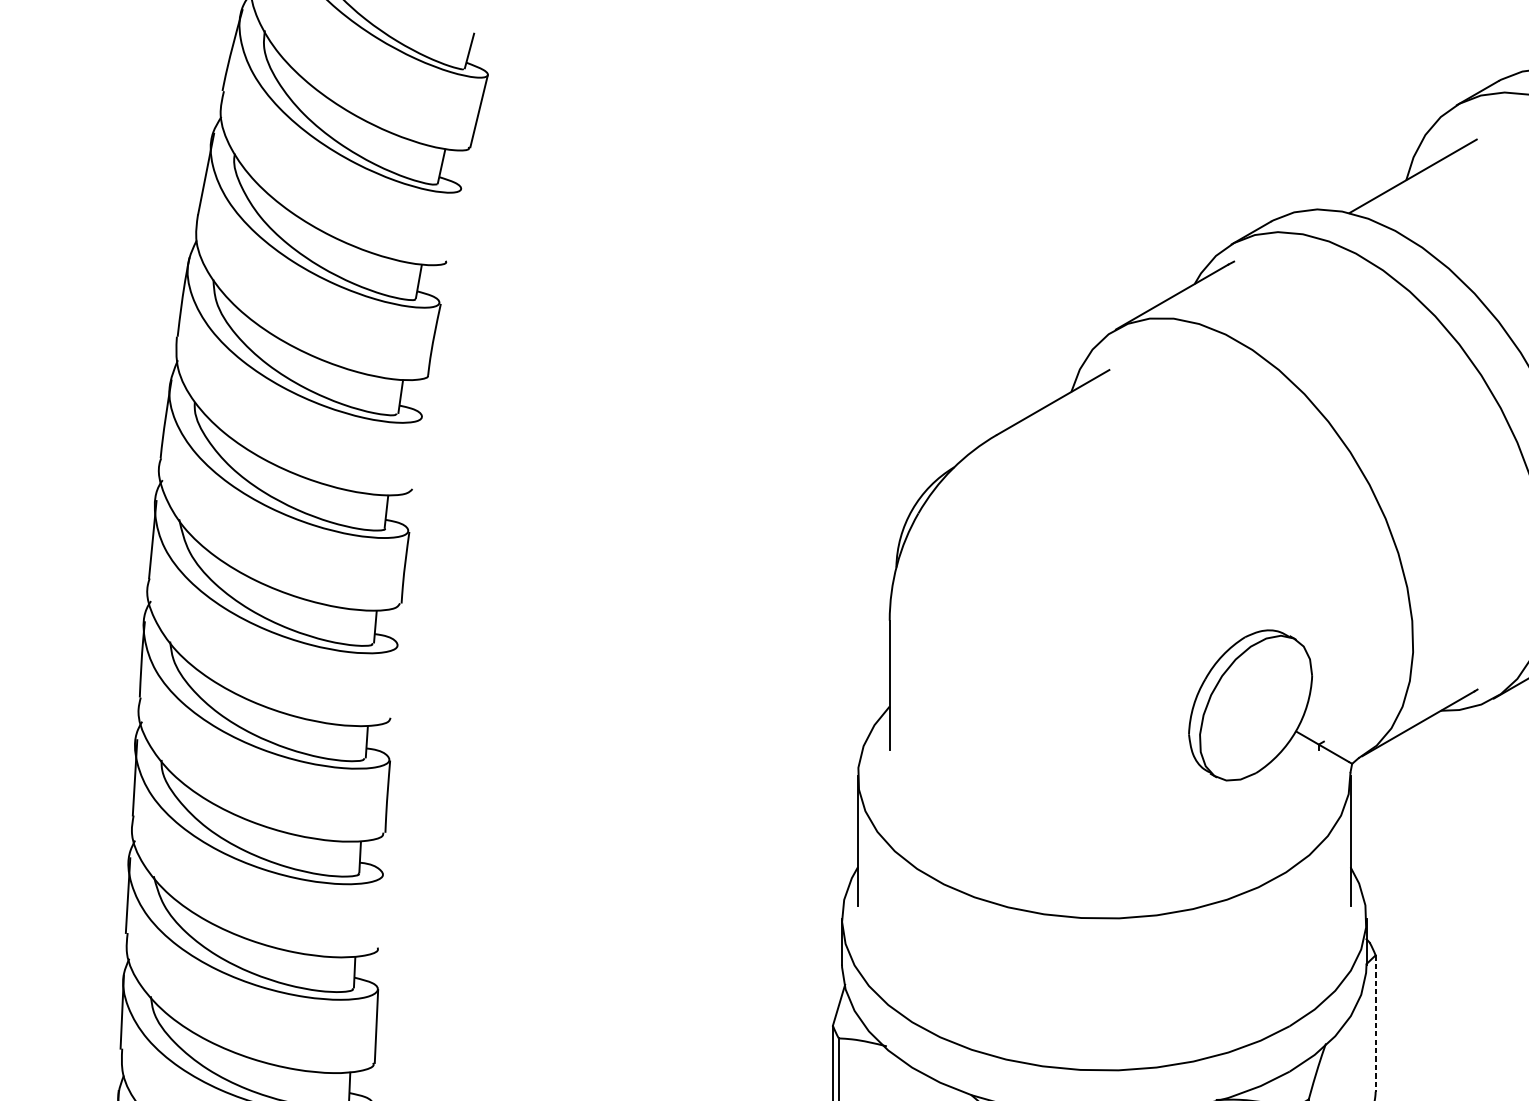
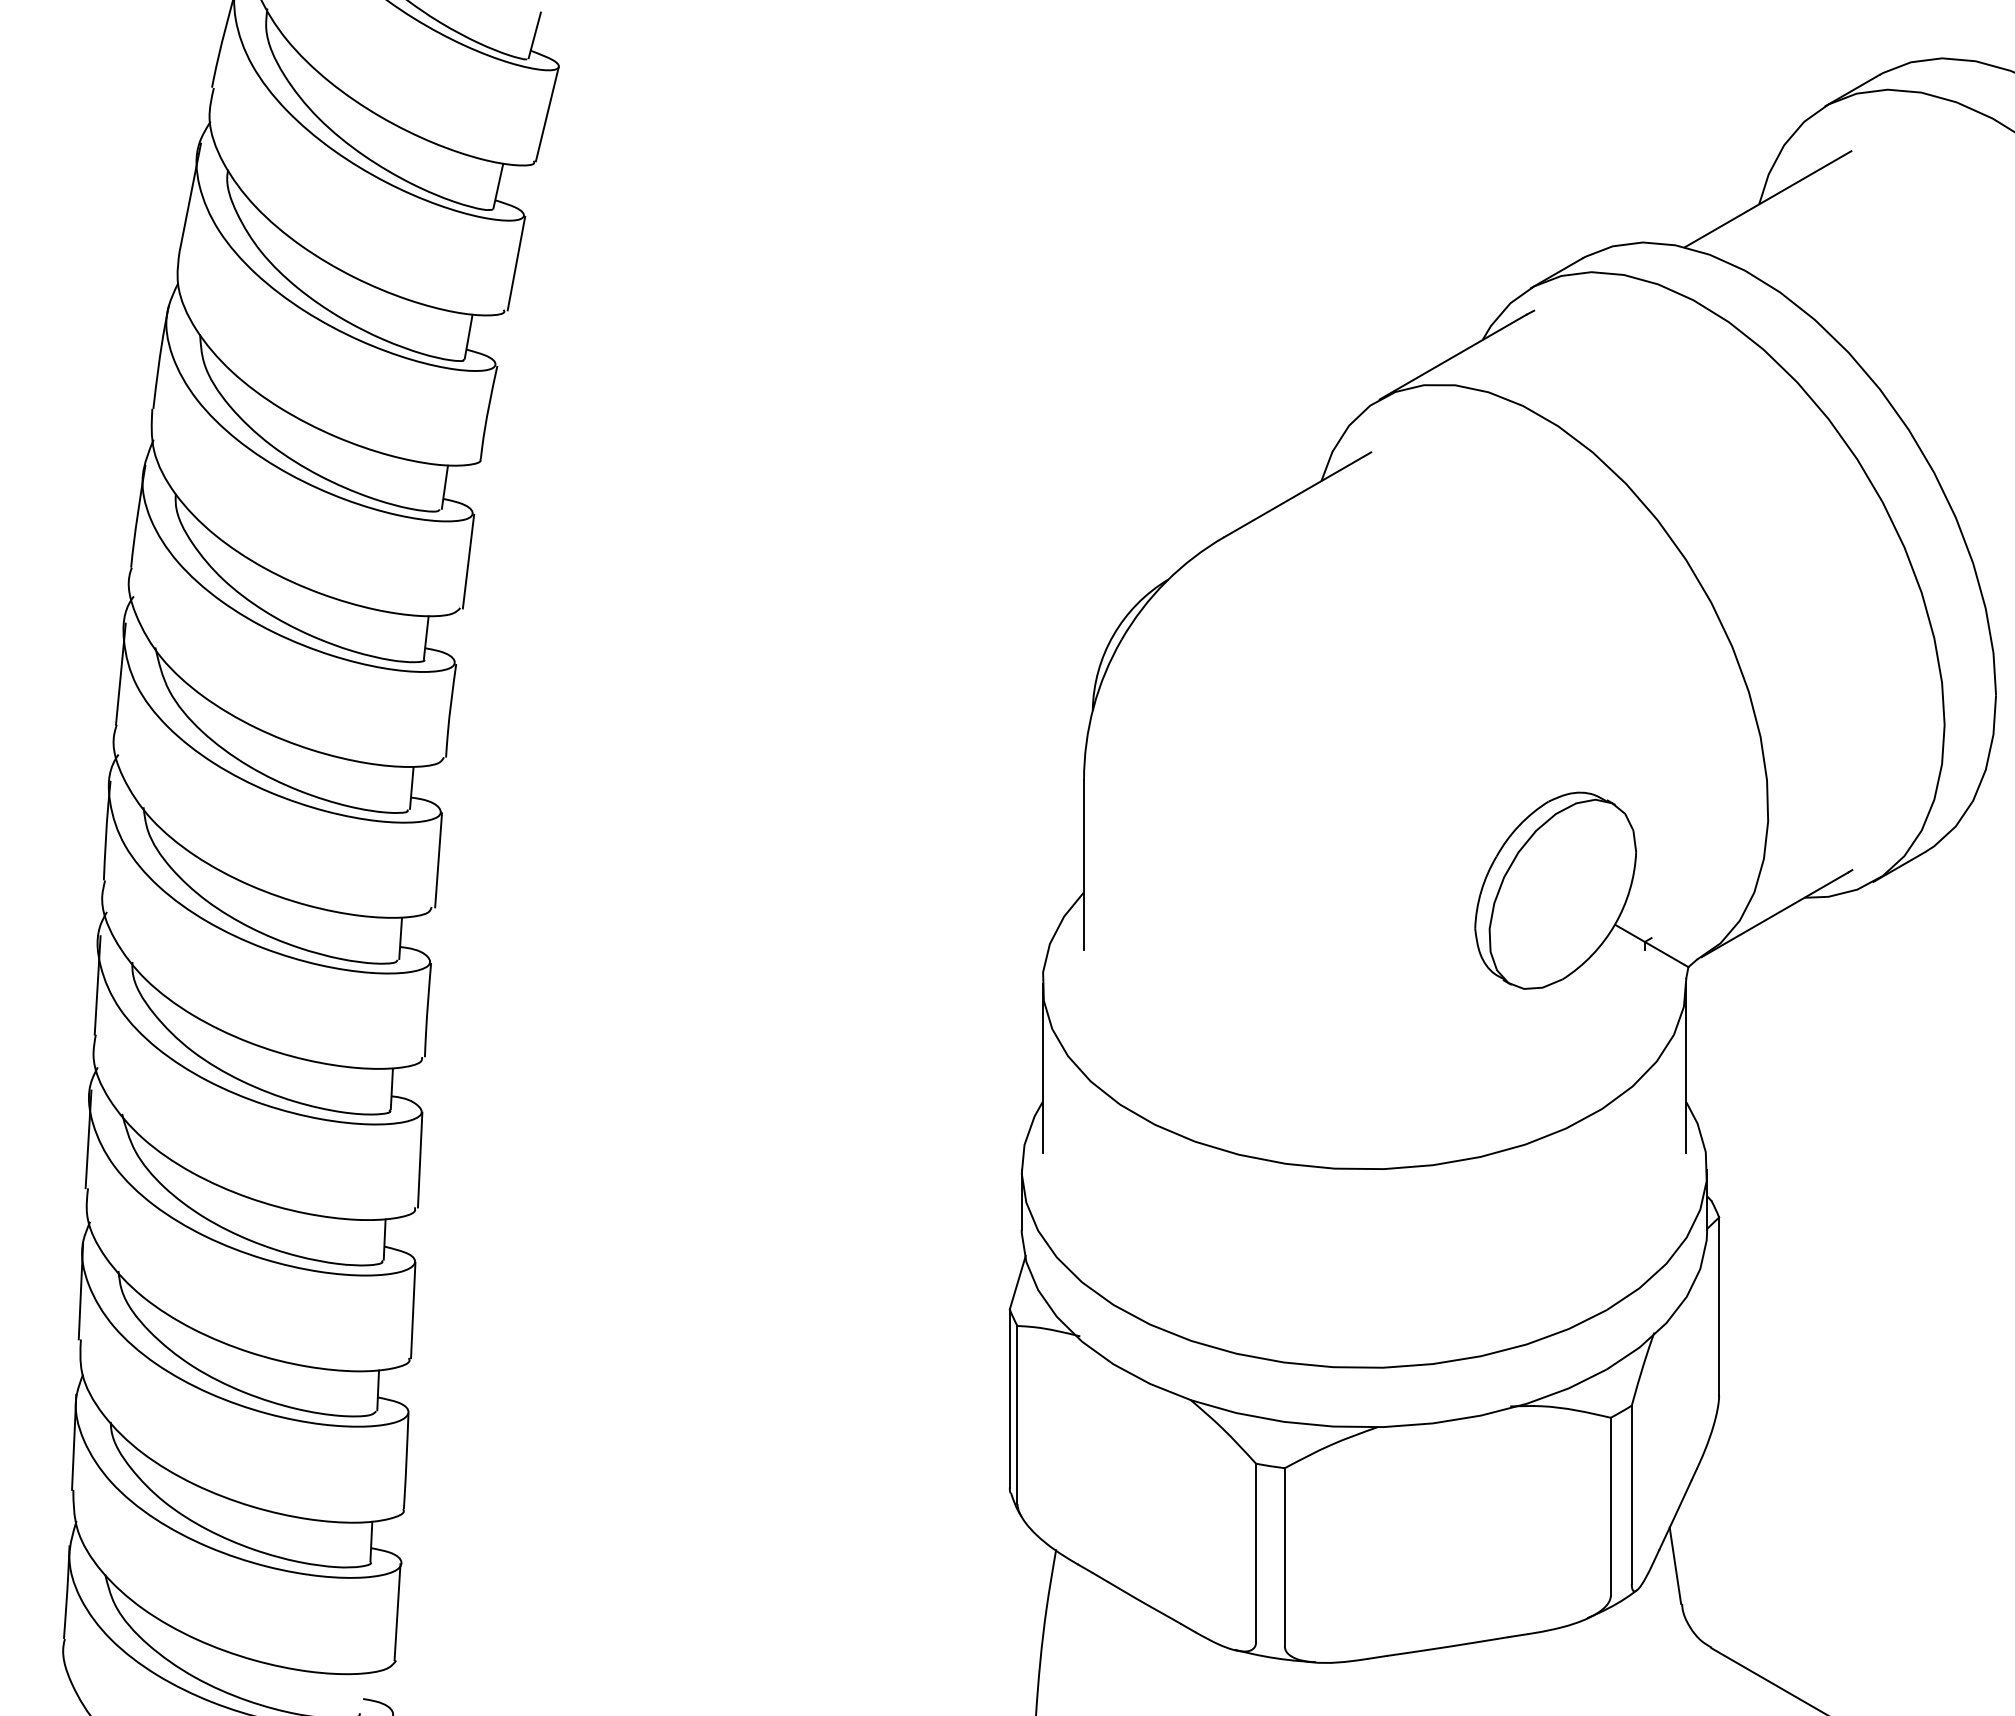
line: (455, 225) -> (516, 263), added
line: (418, 453) -> (468, 561), added
line: (395, 682) -> (438, 860), added
line: (381, 911) -> (419, 1159), added
line: (1375, 1024) -> (1719, 1307), dashed -> solid

